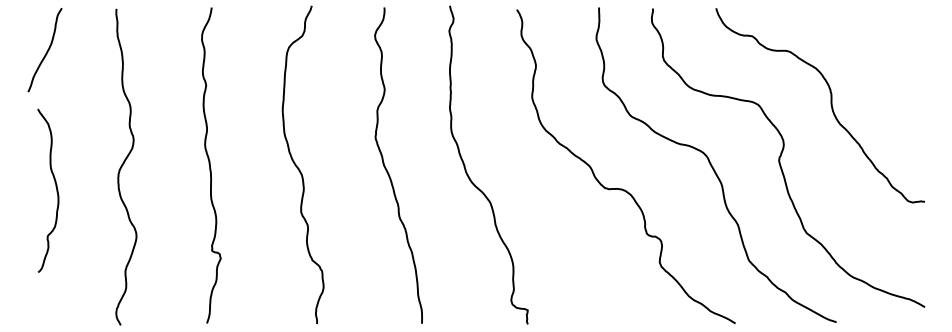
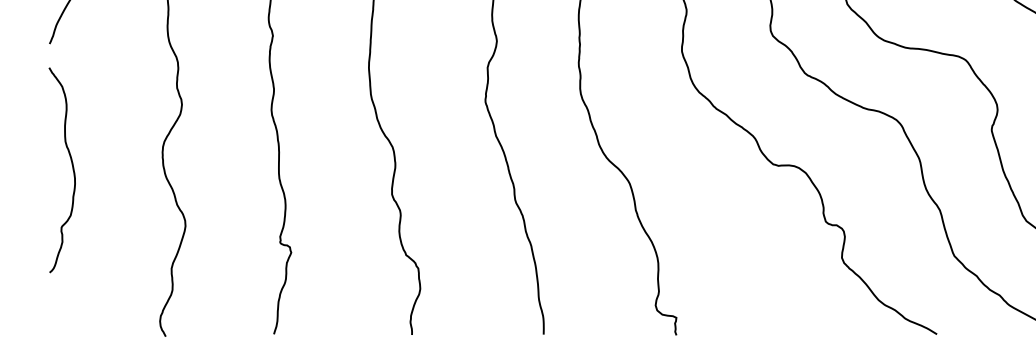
curve: (55, 187) -> (71, 166), moved

